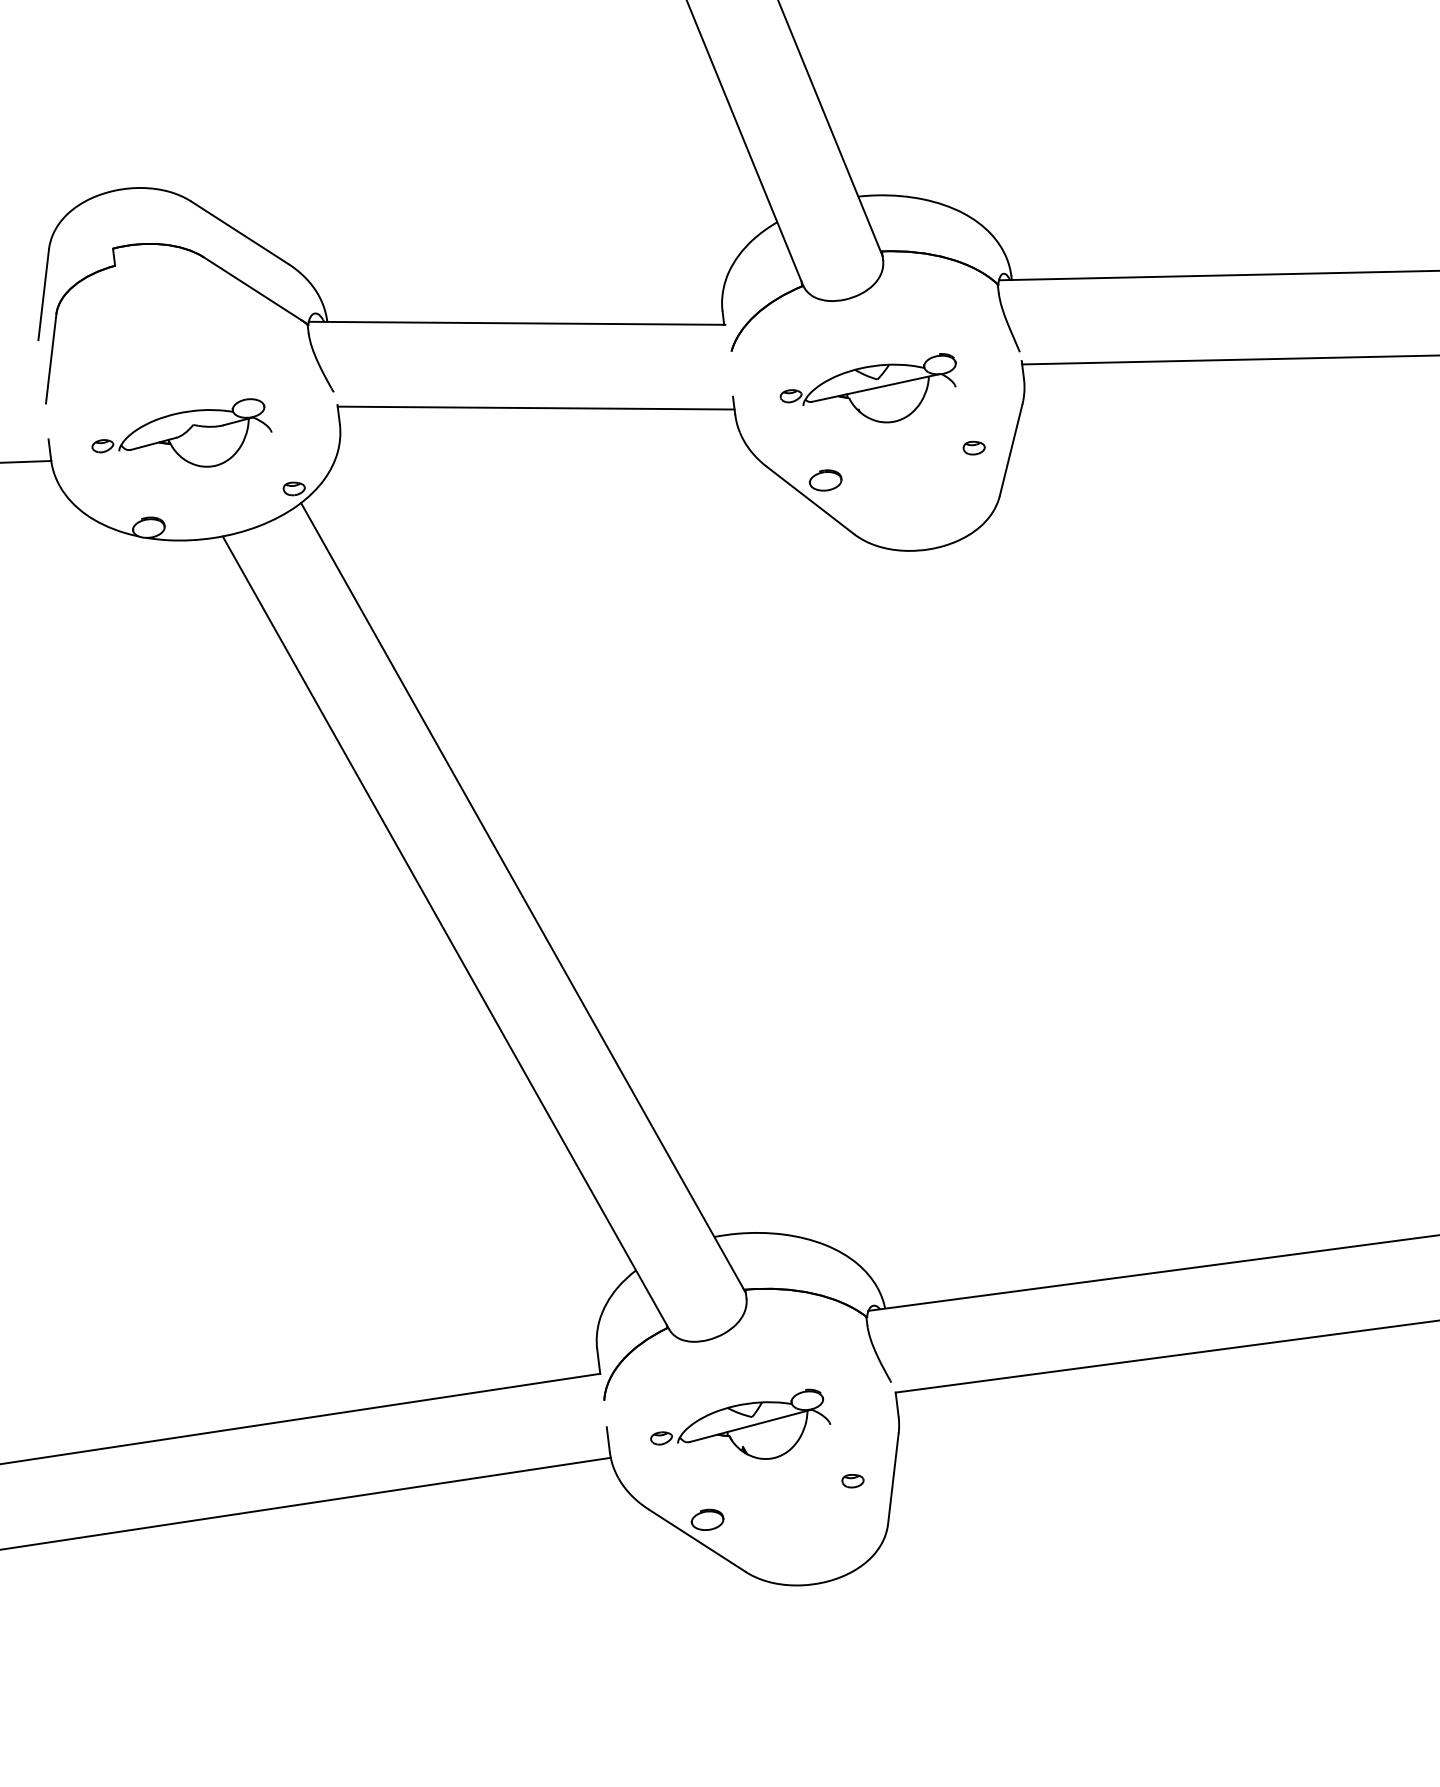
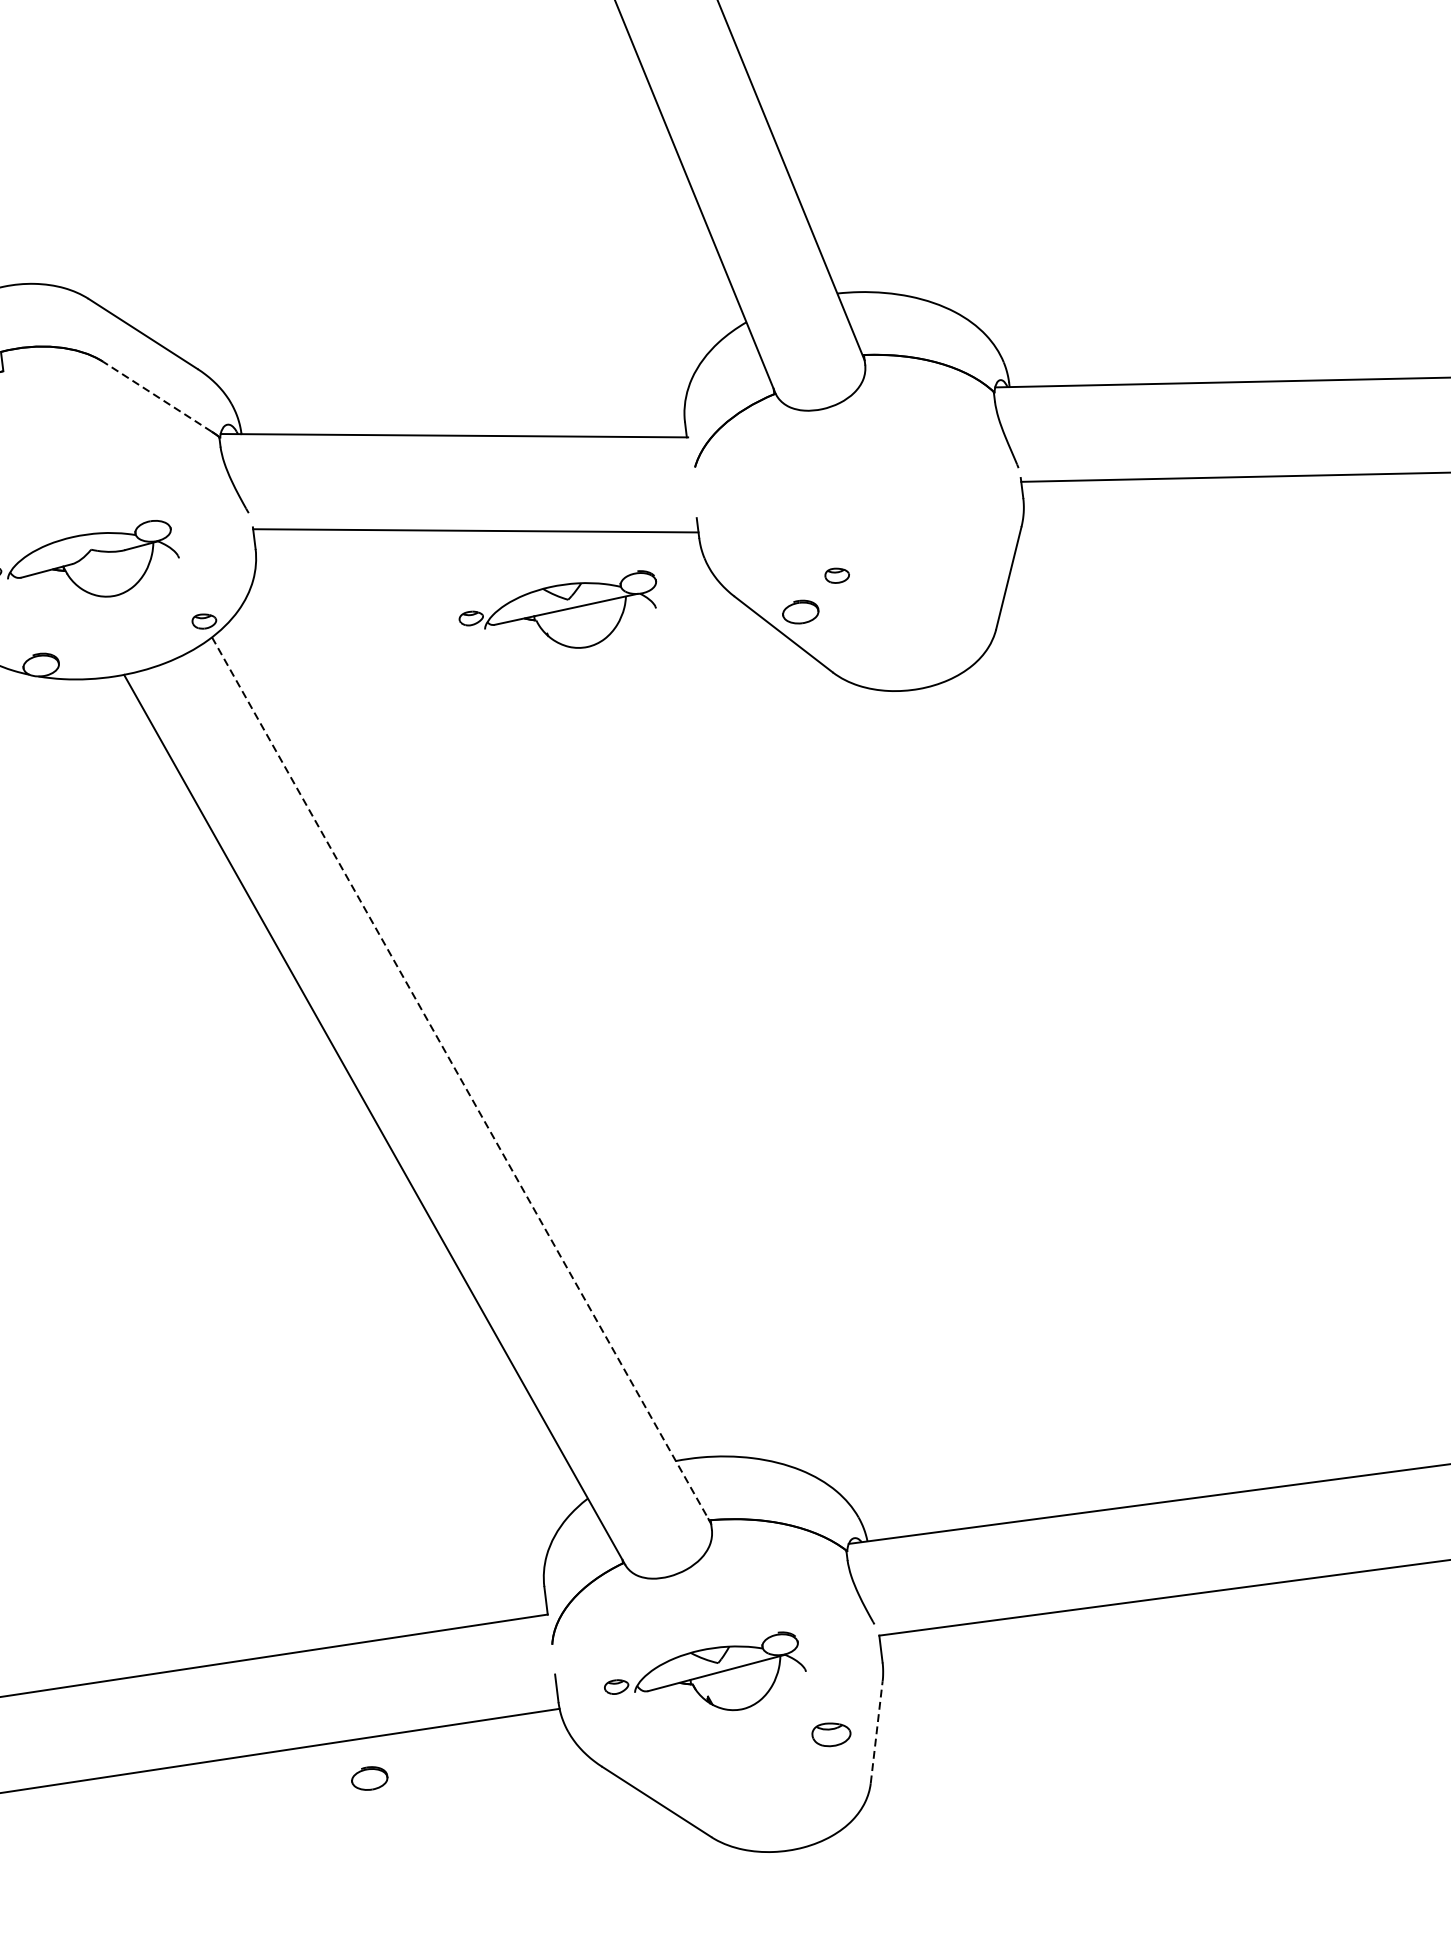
line: (252, 288) -> (157, 396), solid -> dashed
part: (867, 388) -> (557, 609), moved
part: (973, 447) -> (836, 575), moved
line: (522, 895) -> (460, 1077), solid -> dashed
line: (893, 1478) -> (876, 1732), solid -> dashed
part: (852, 1481) -> (830, 1735), size x1.6
part: (707, 1519) -> (369, 1778), moved

